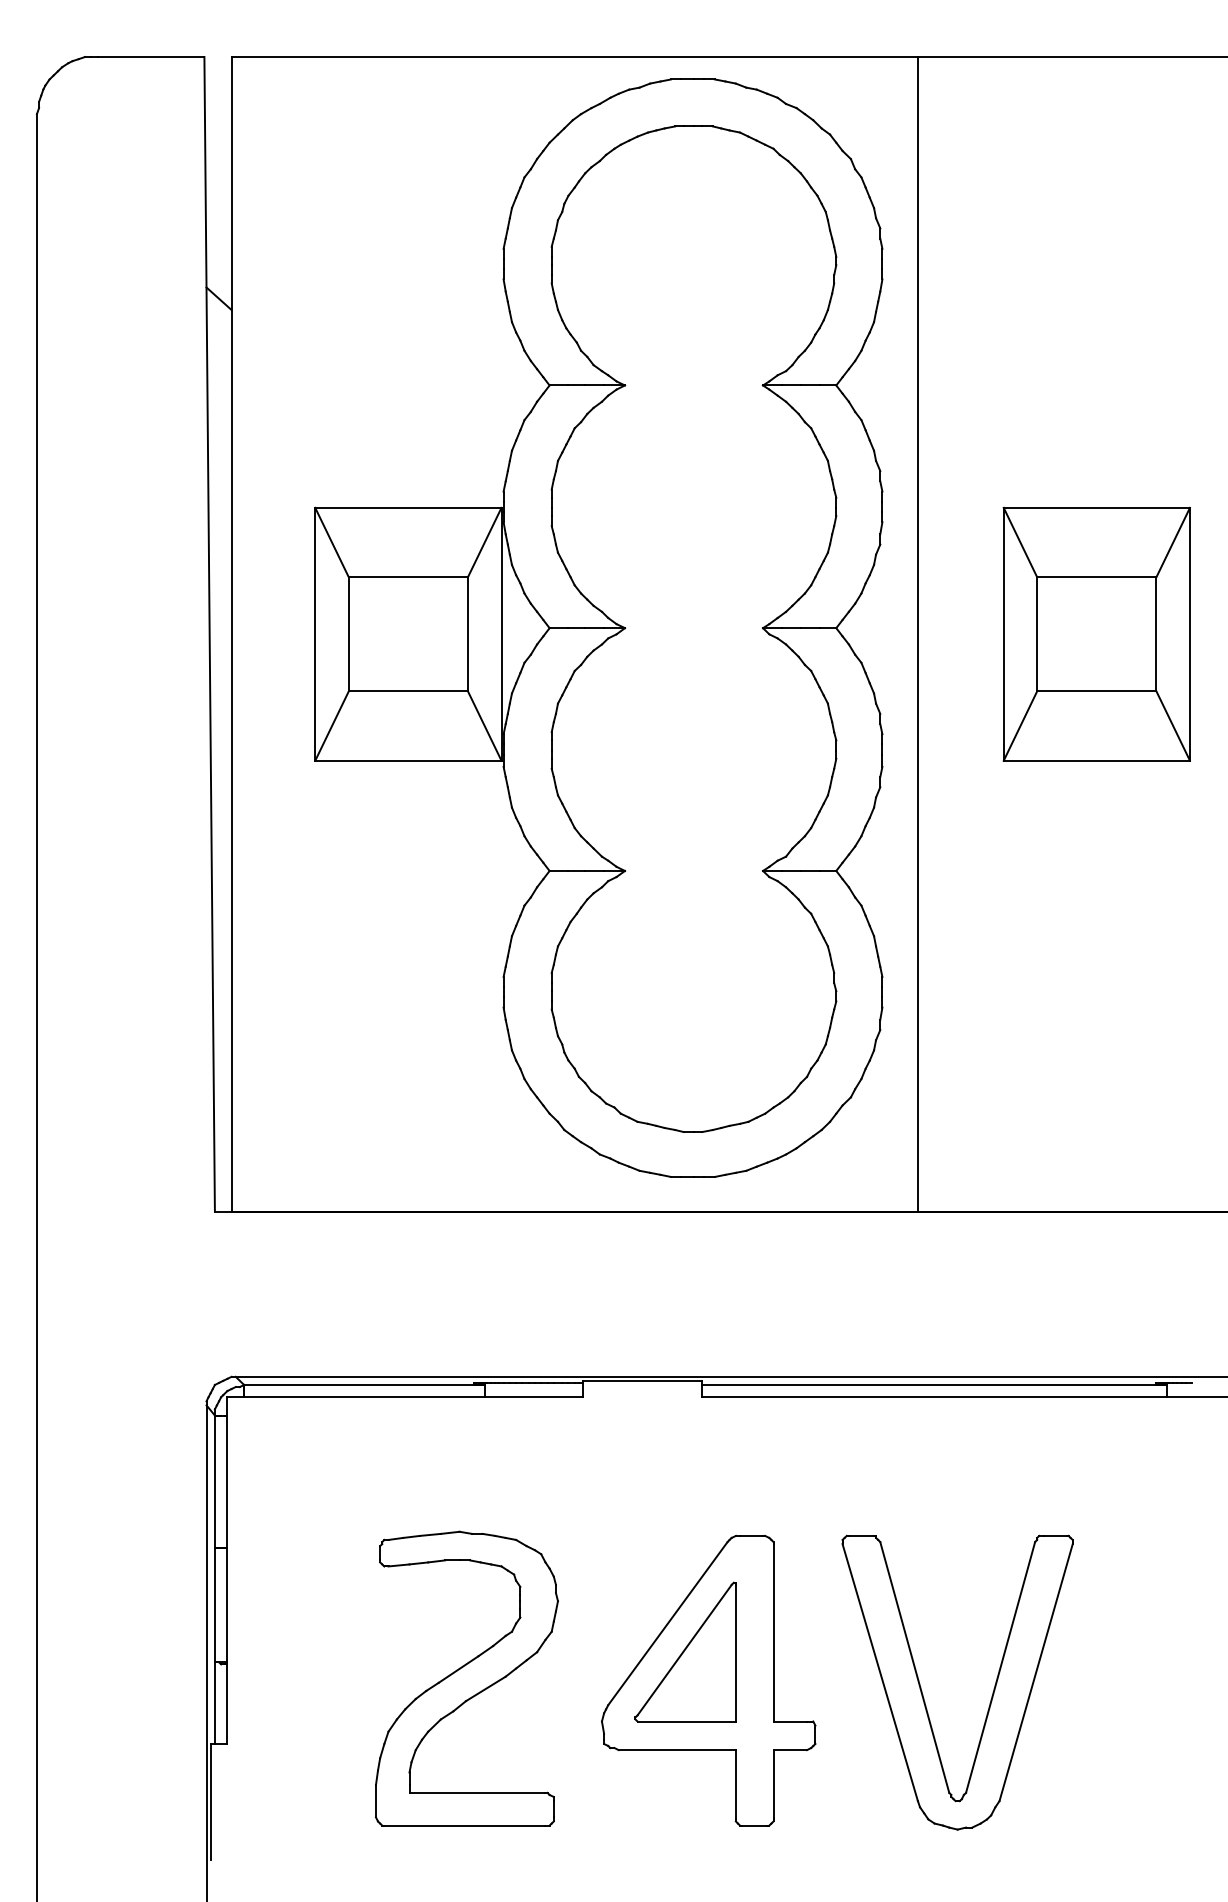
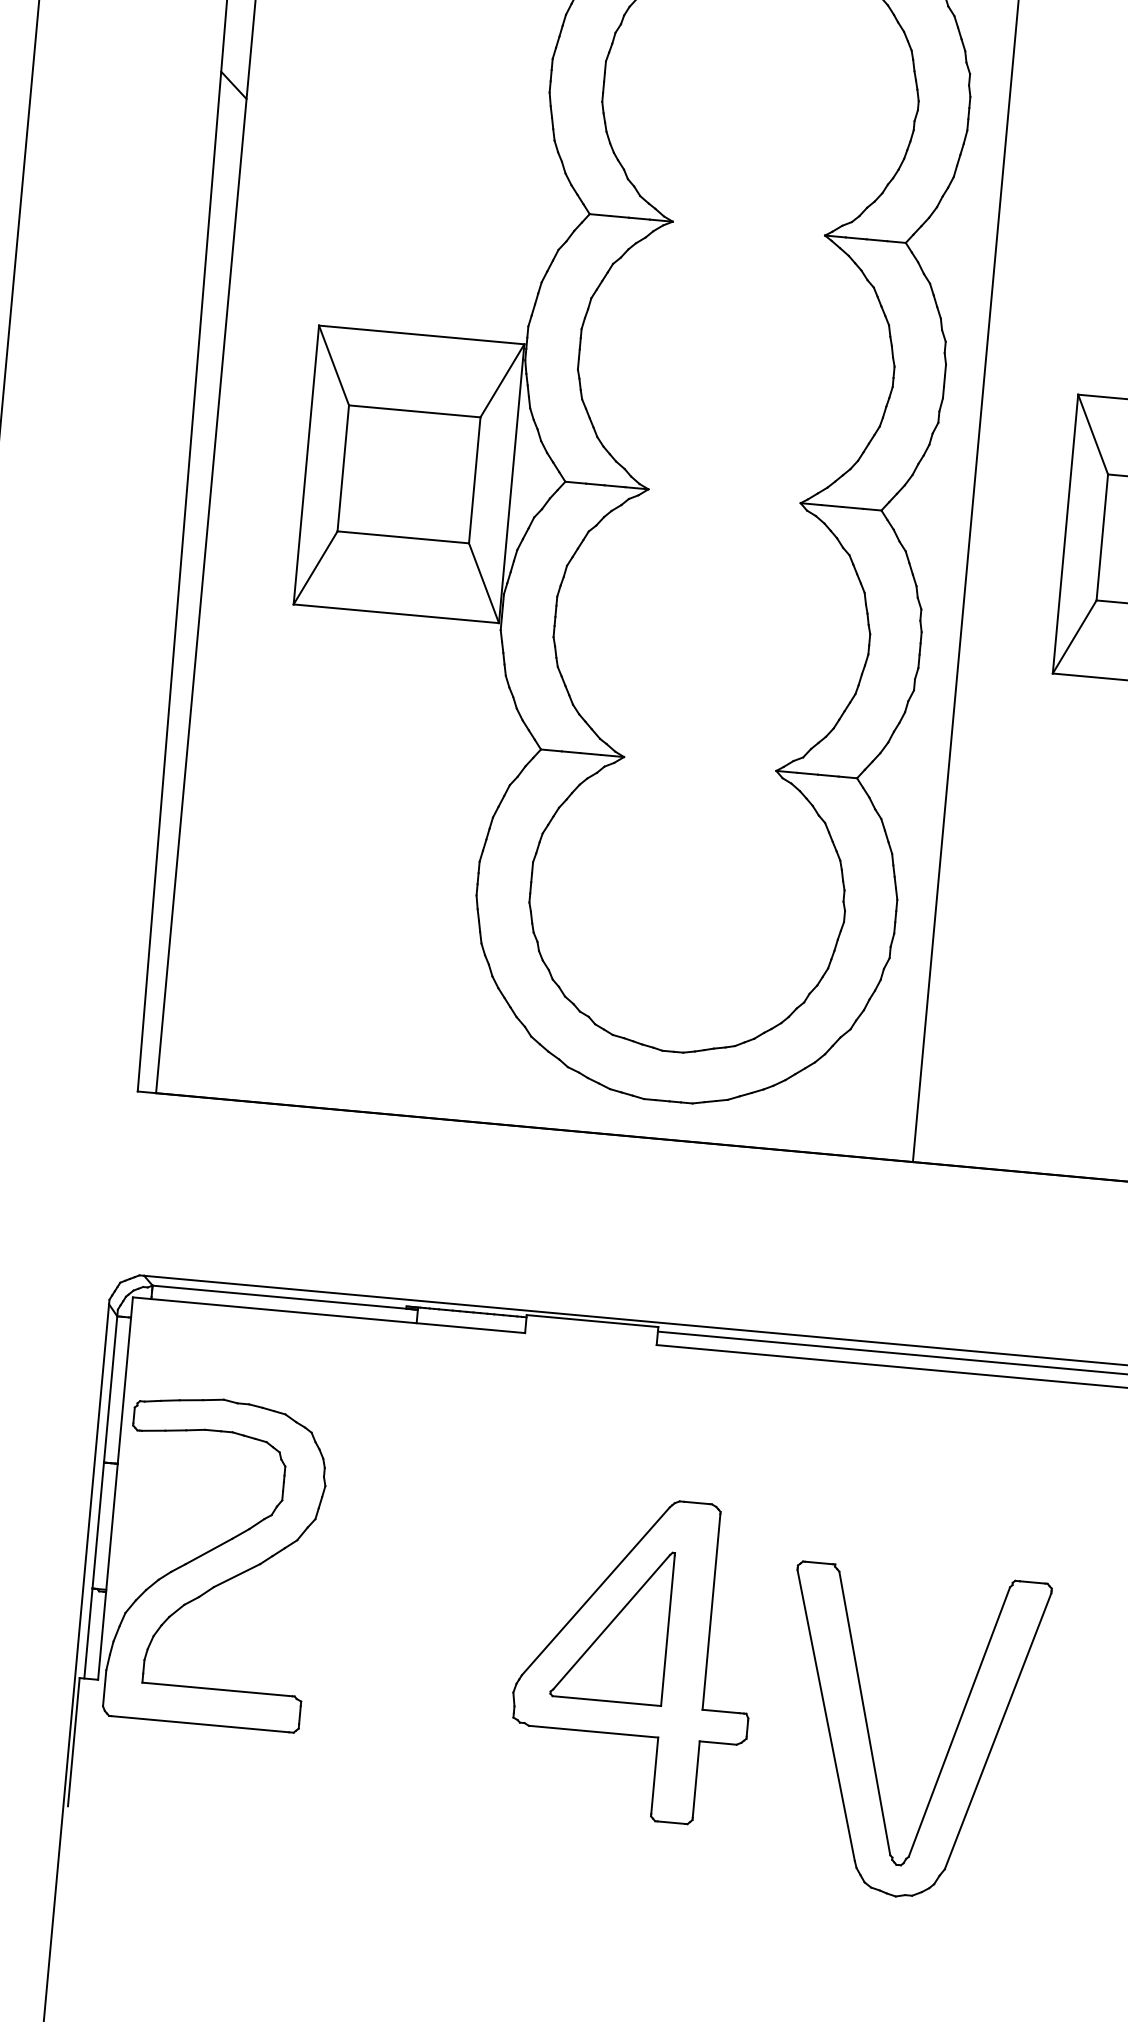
part: (466, 1678) -> (216, 1562), moved
part: (923, 1694) -> (871, 1744), moved

